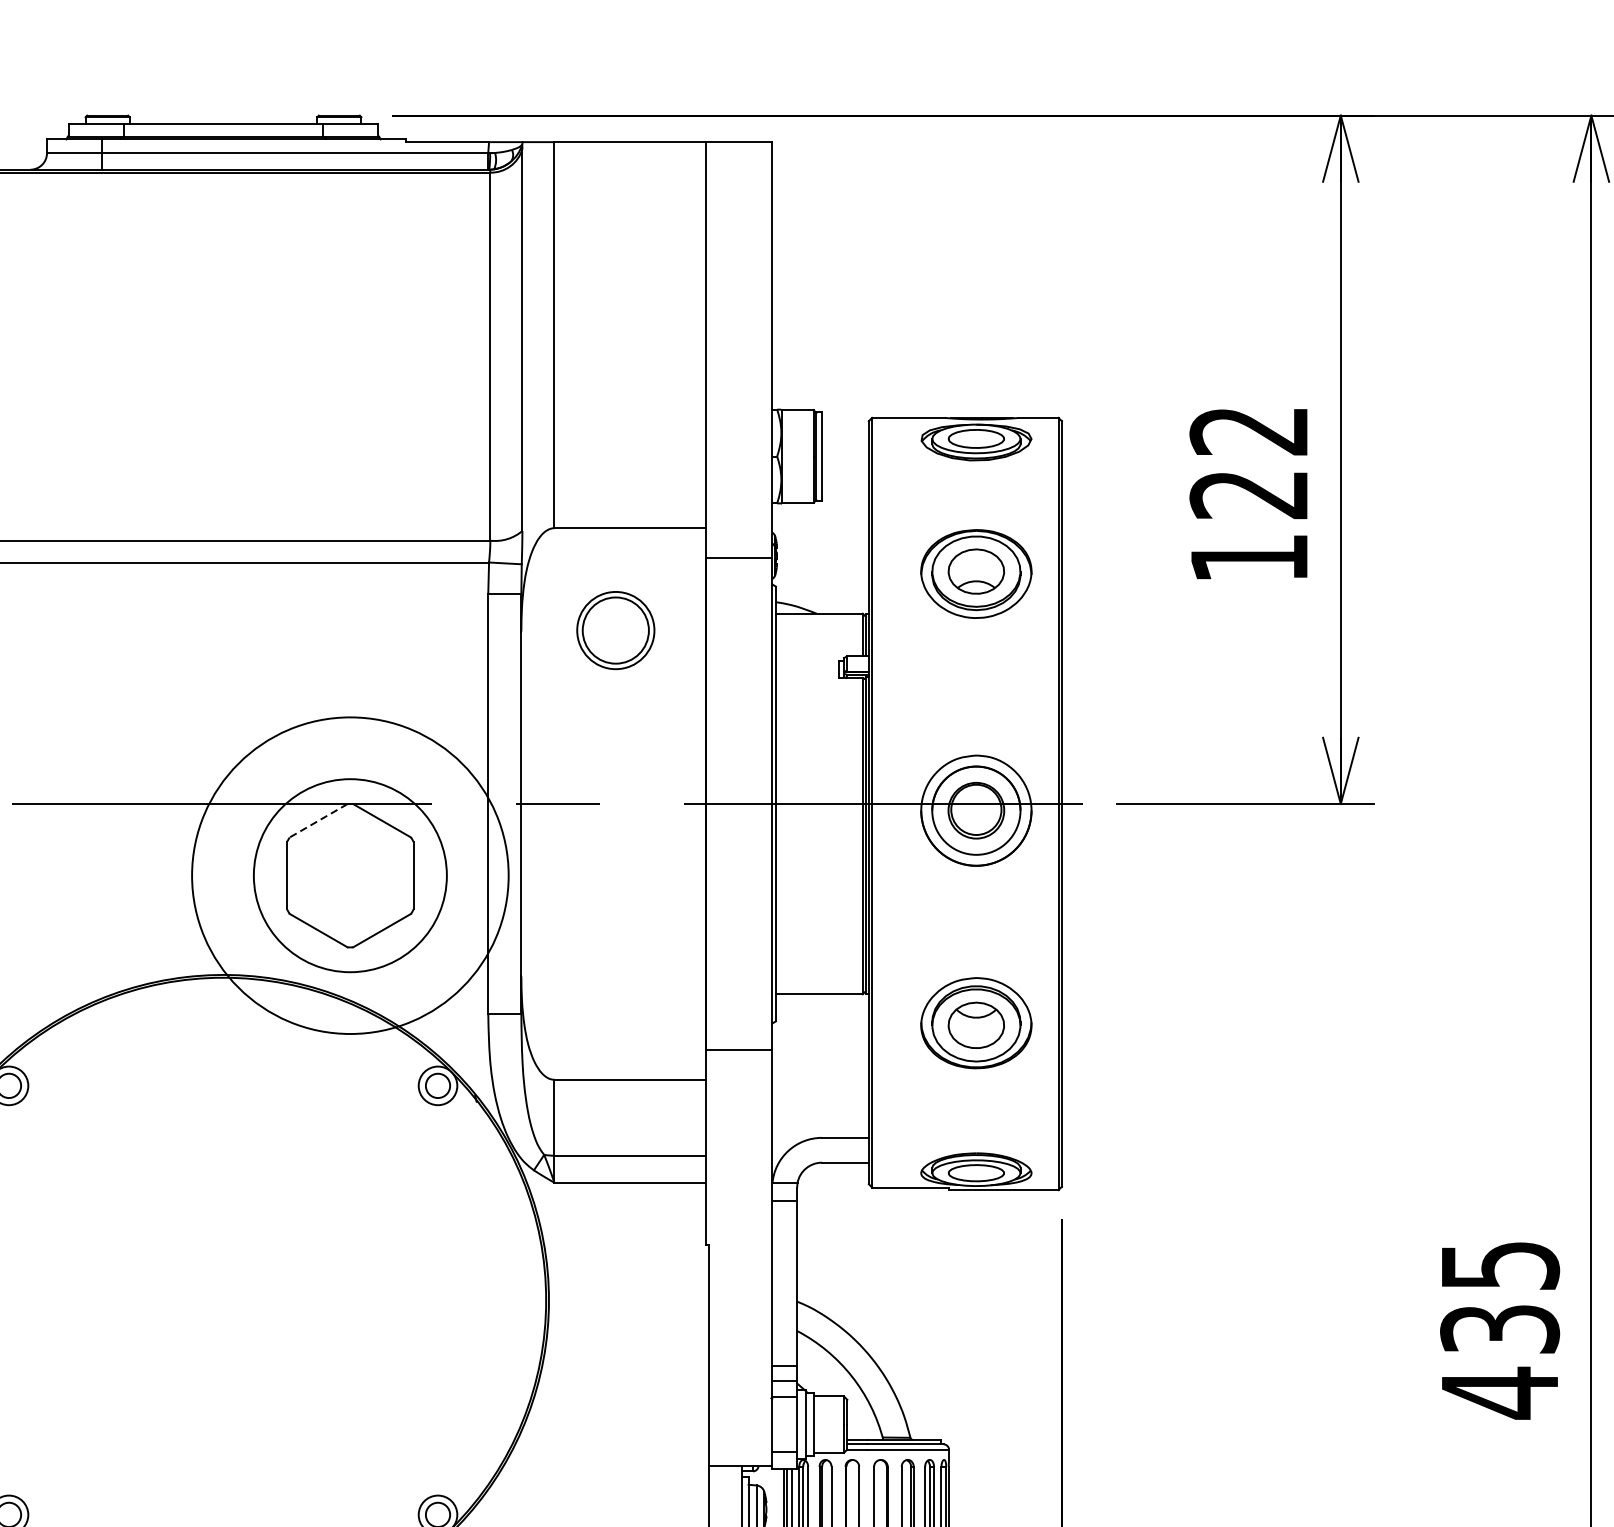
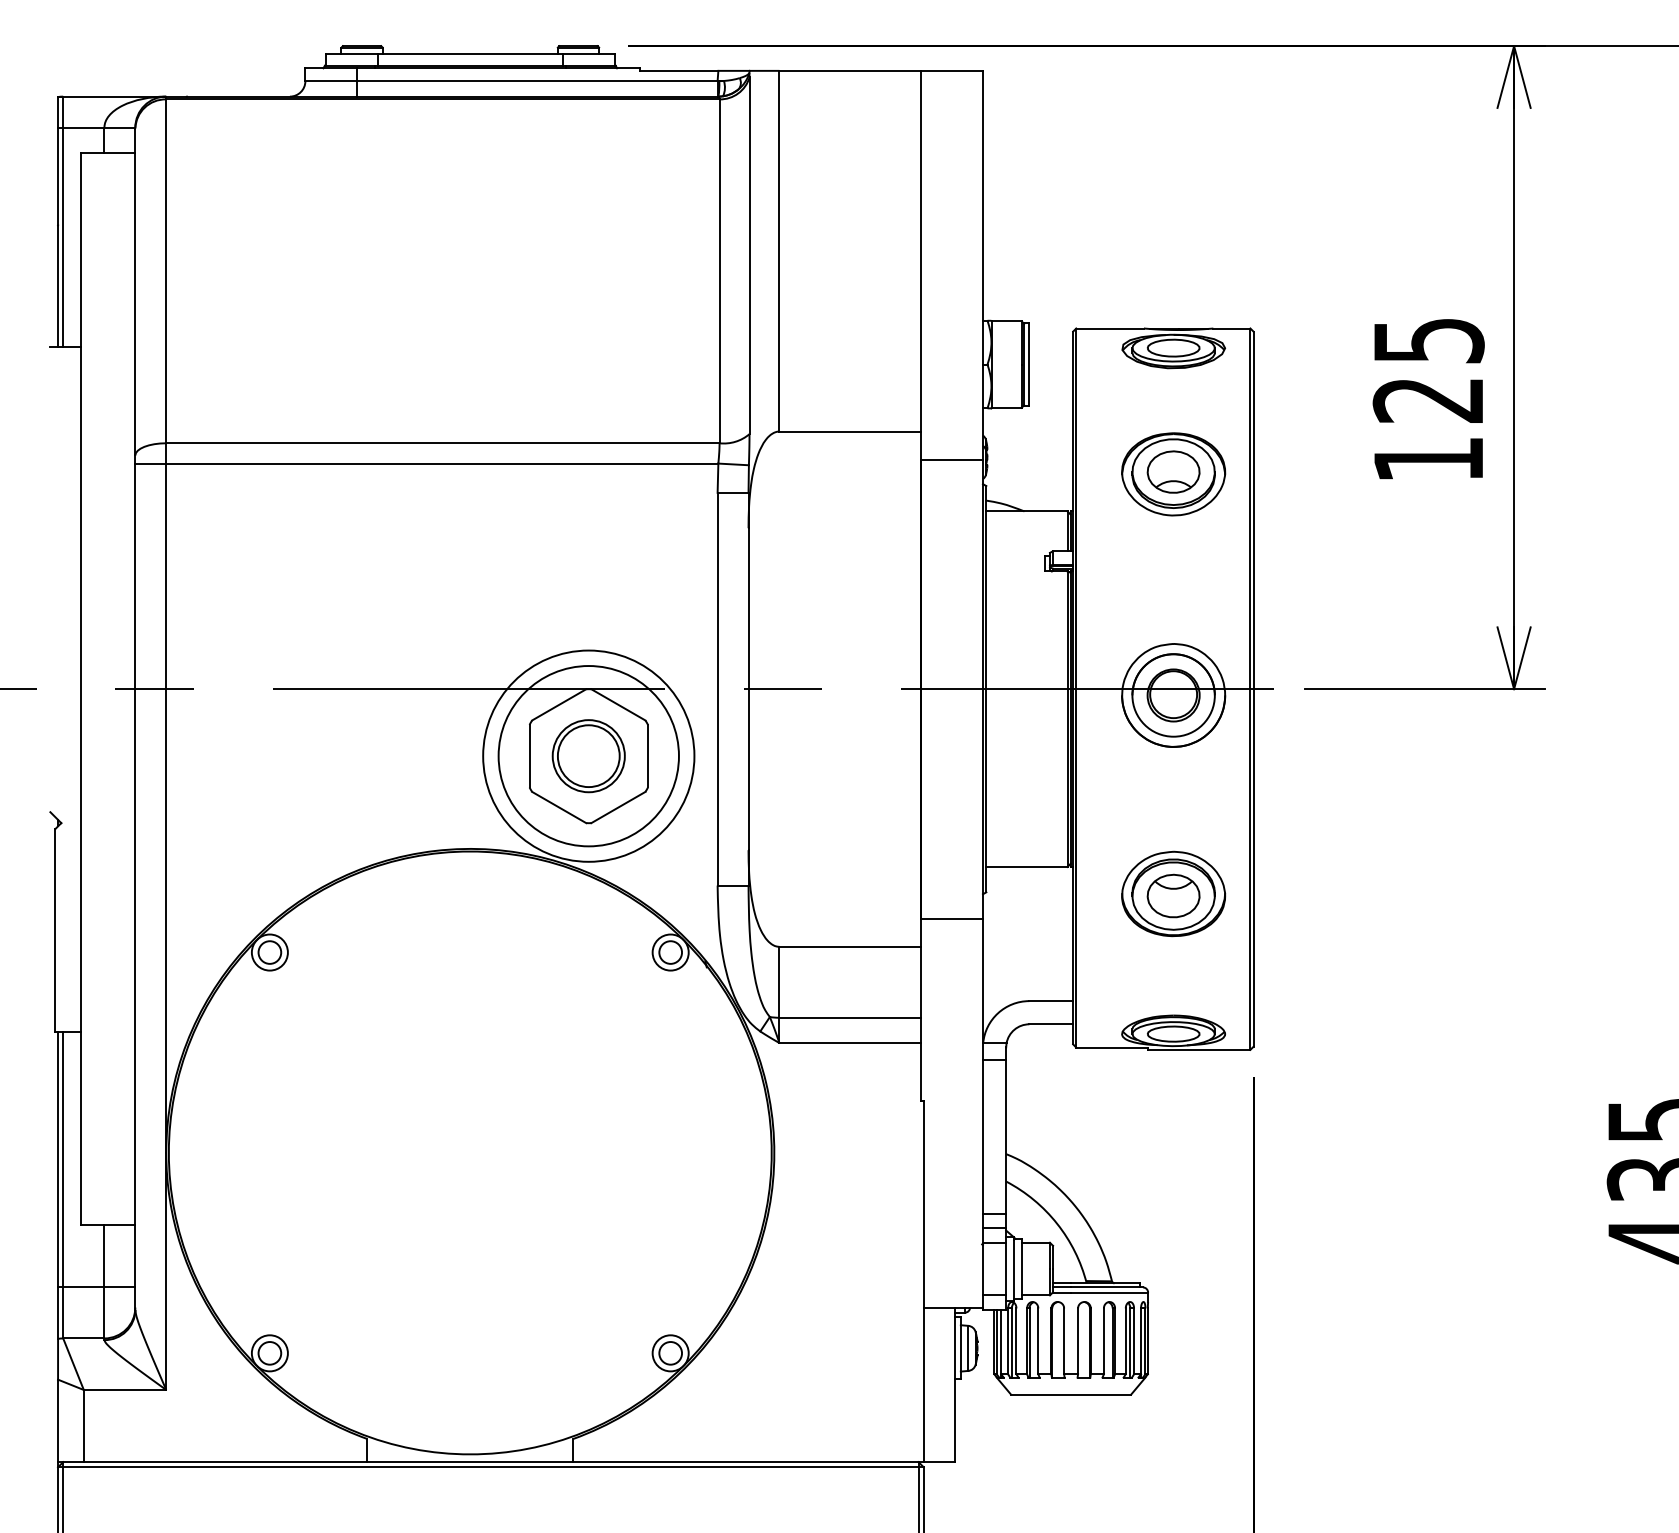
text: (1249, 431) -> (1428, 341), 122 -> 125
part: (615, 630) -> (588, 756), moved
line: (317, 821) -> (558, 705), dashed -> solid
circle: (350, 874) -> (588, 755), size x0.71

